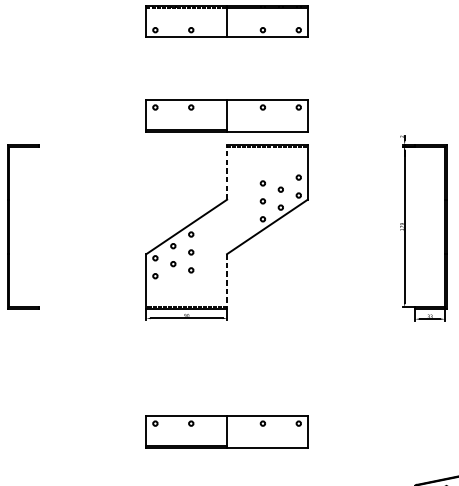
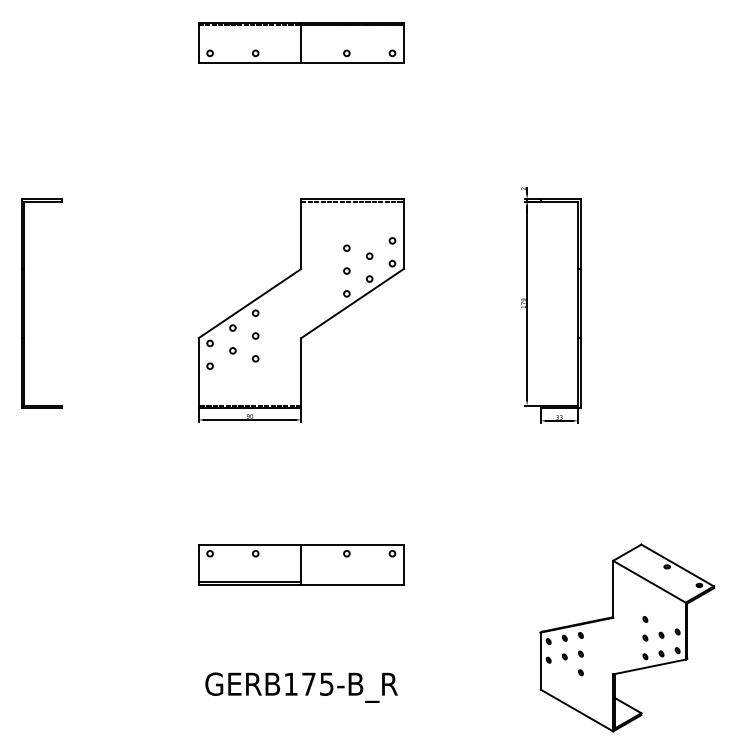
part: (227, 115) -> (301, 162), removed
line: (227, 172) -> (301, 234), dashed -> solid
line: (227, 281) -> (301, 373), dashed -> solid

